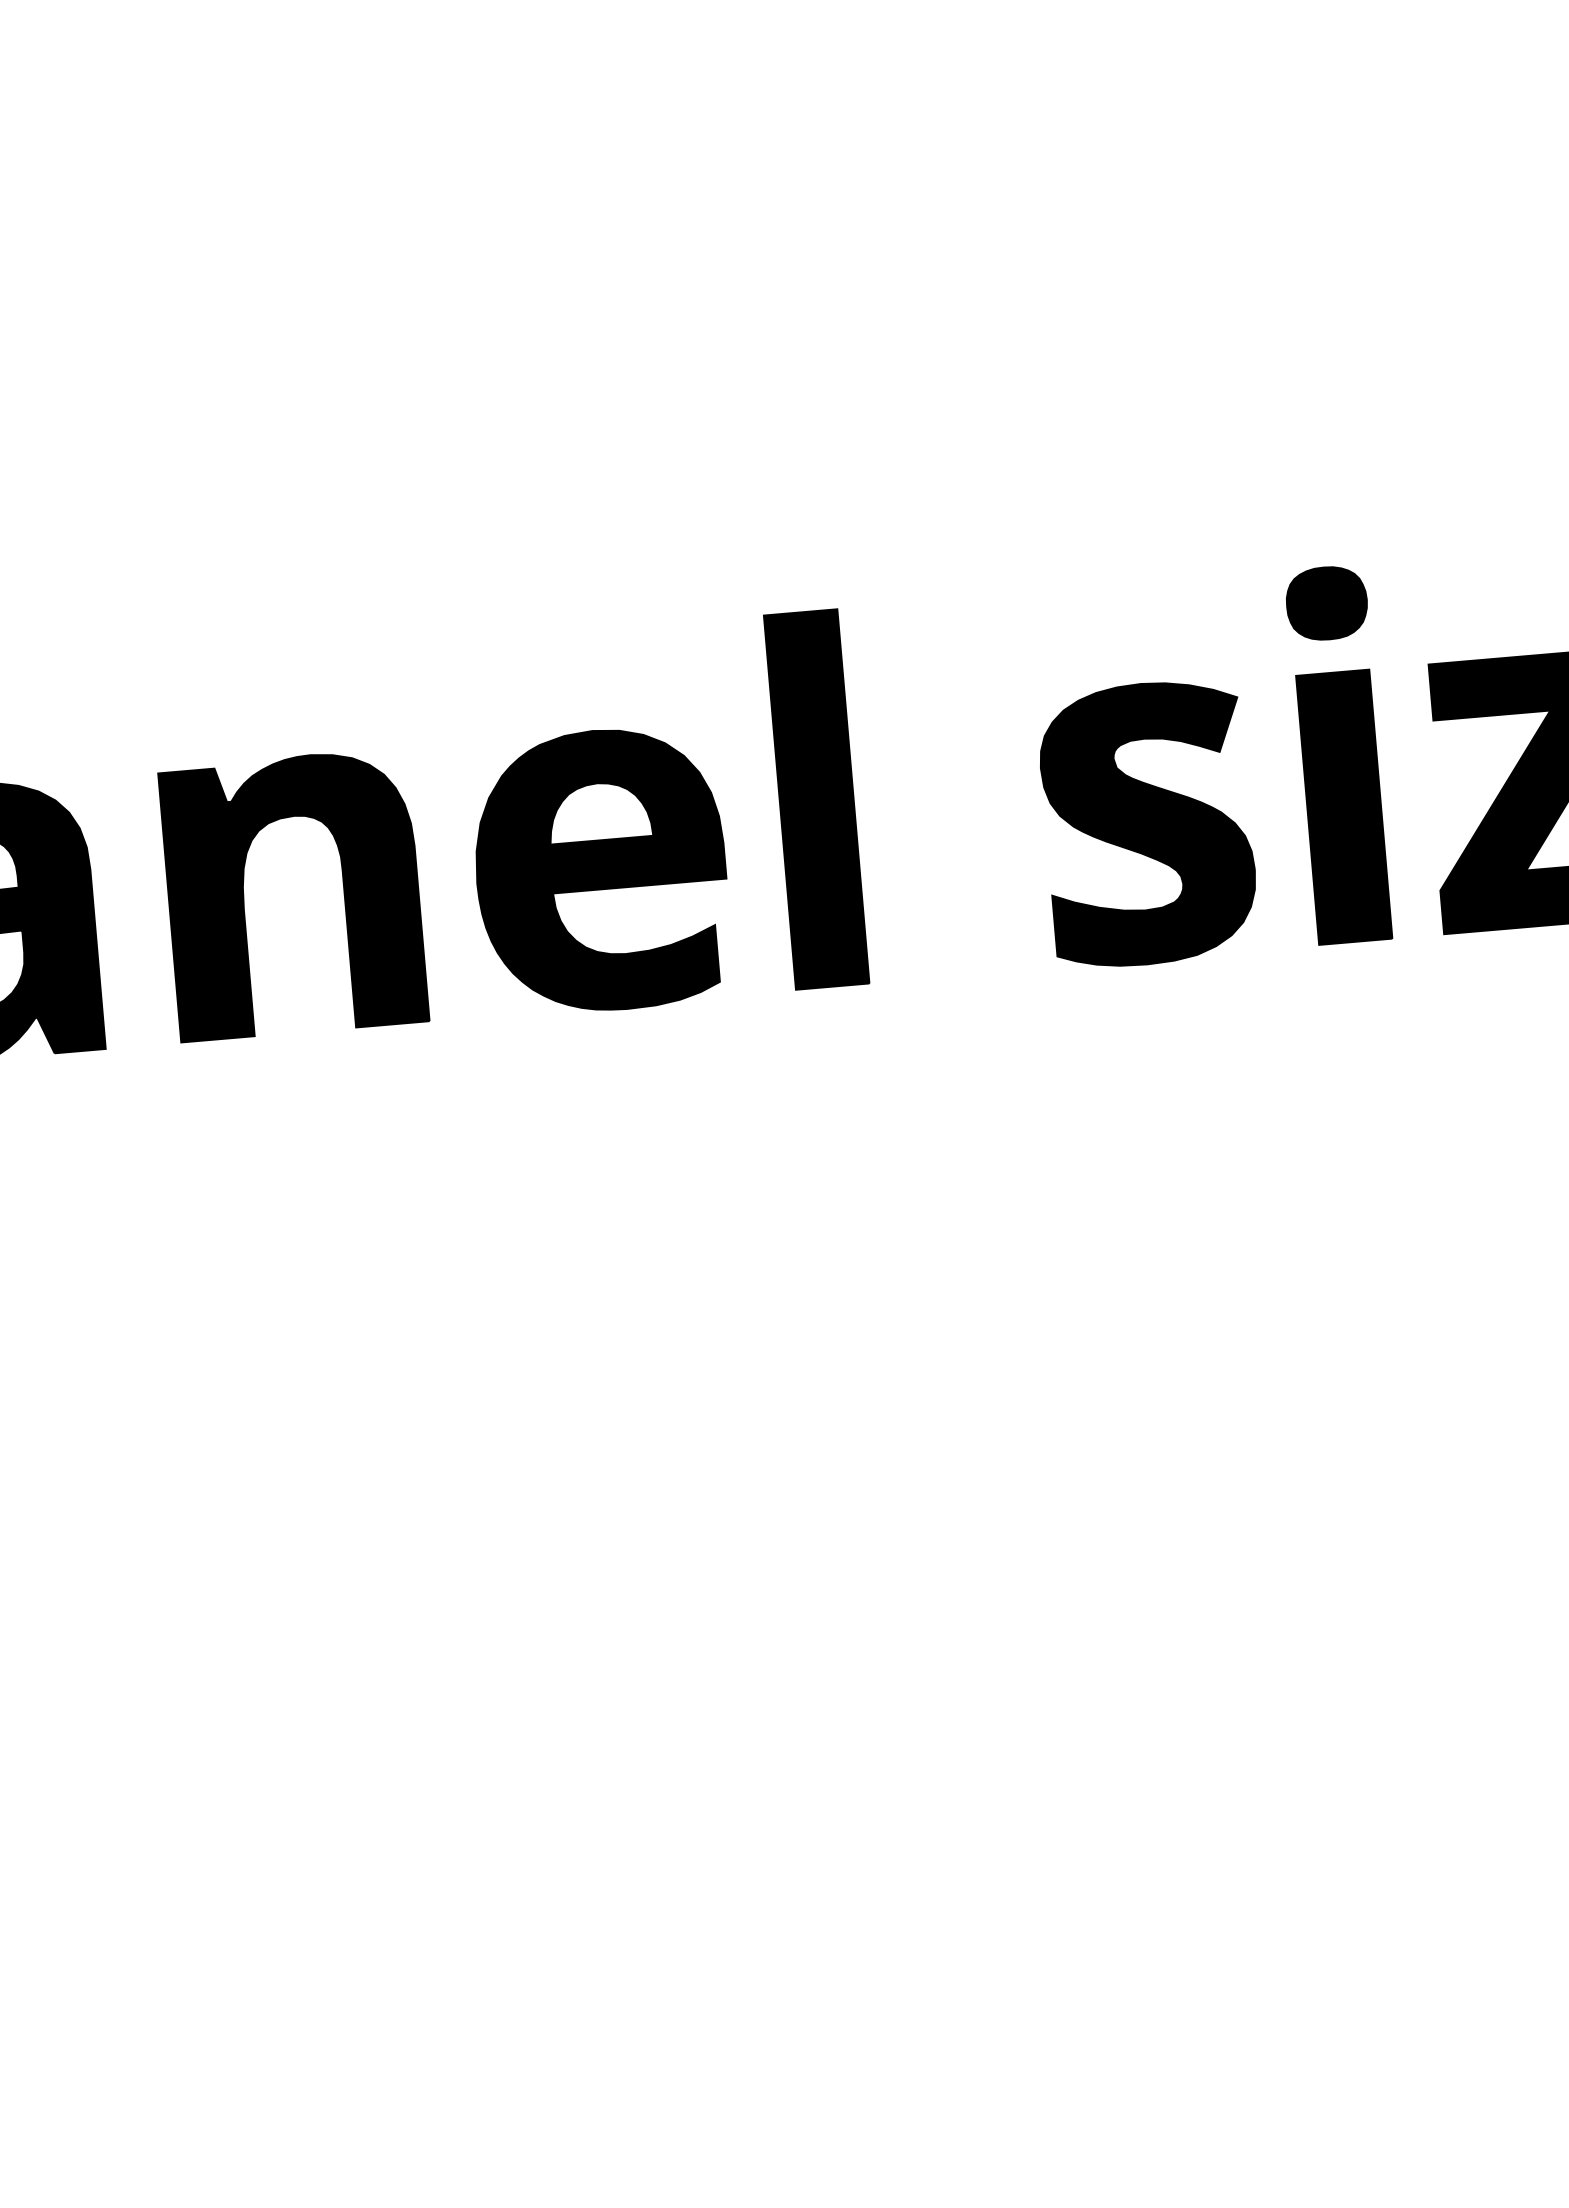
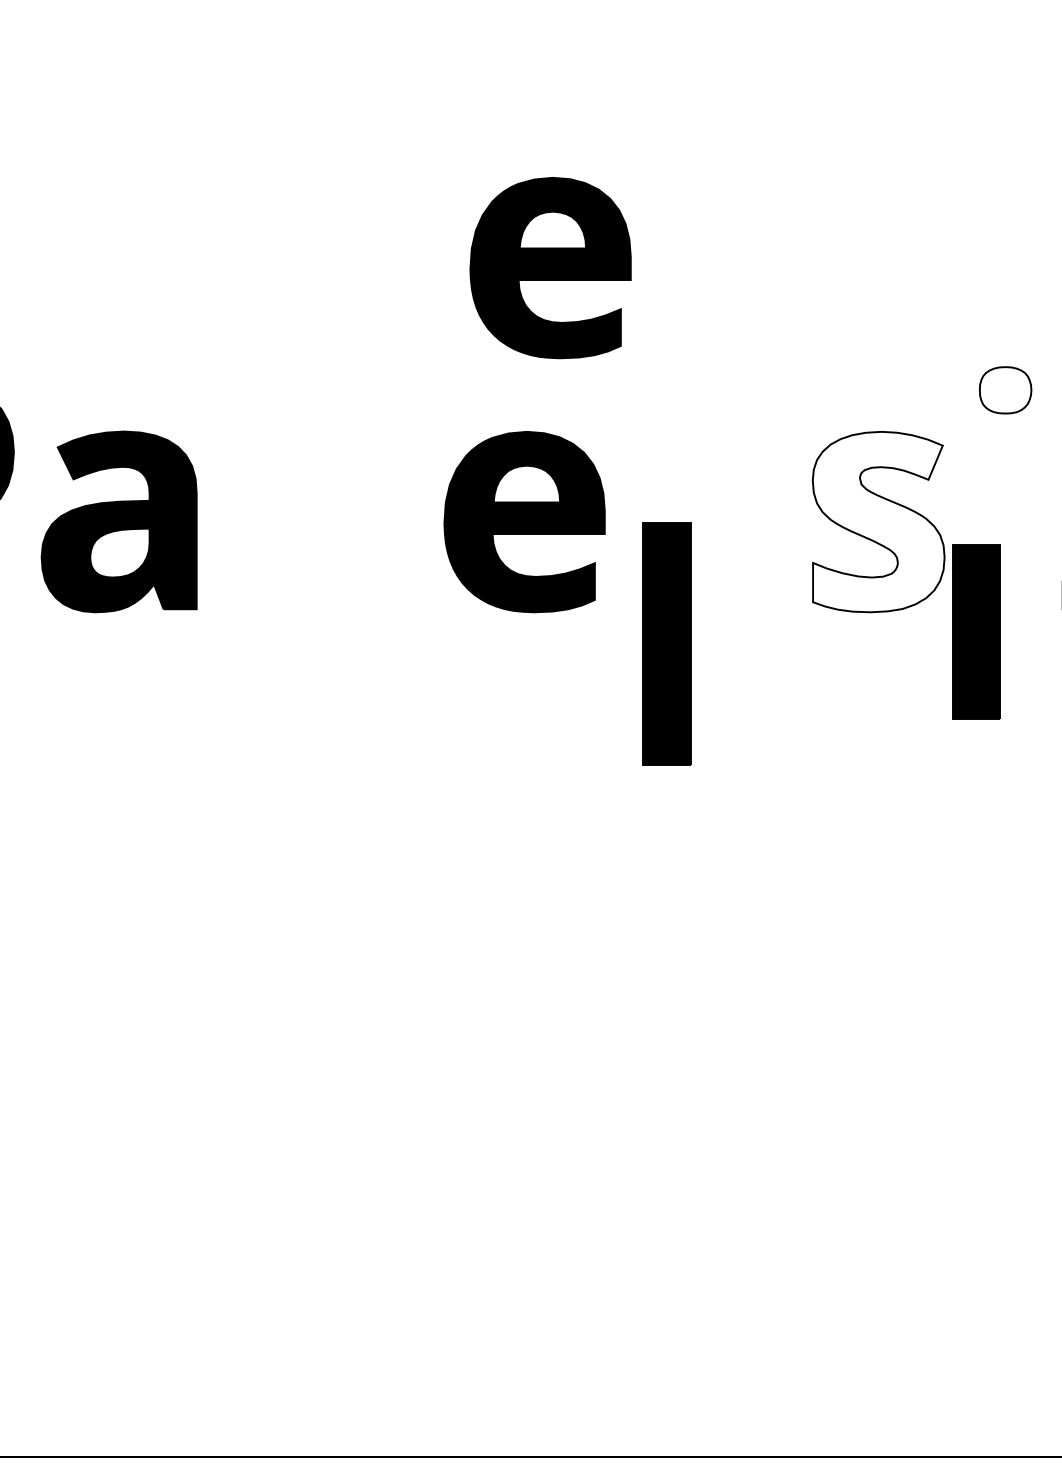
part: (607, 475) -> (550, 268), added
fill: (1326, 603) -> (1005, 390), removed
part: (815, 798) -> (666, 643), moved
part: (1344, 806) -> (976, 631), moved
fill: (1147, 822) -> (878, 521), removed
part: (245, 898) -> (294, 520), removed

